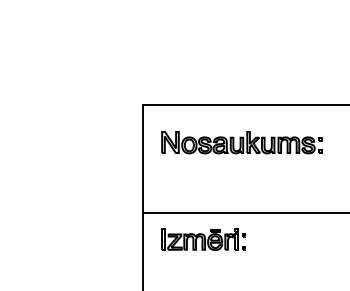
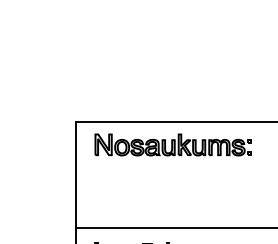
part: (241, 142) -> (173, 144), moved

